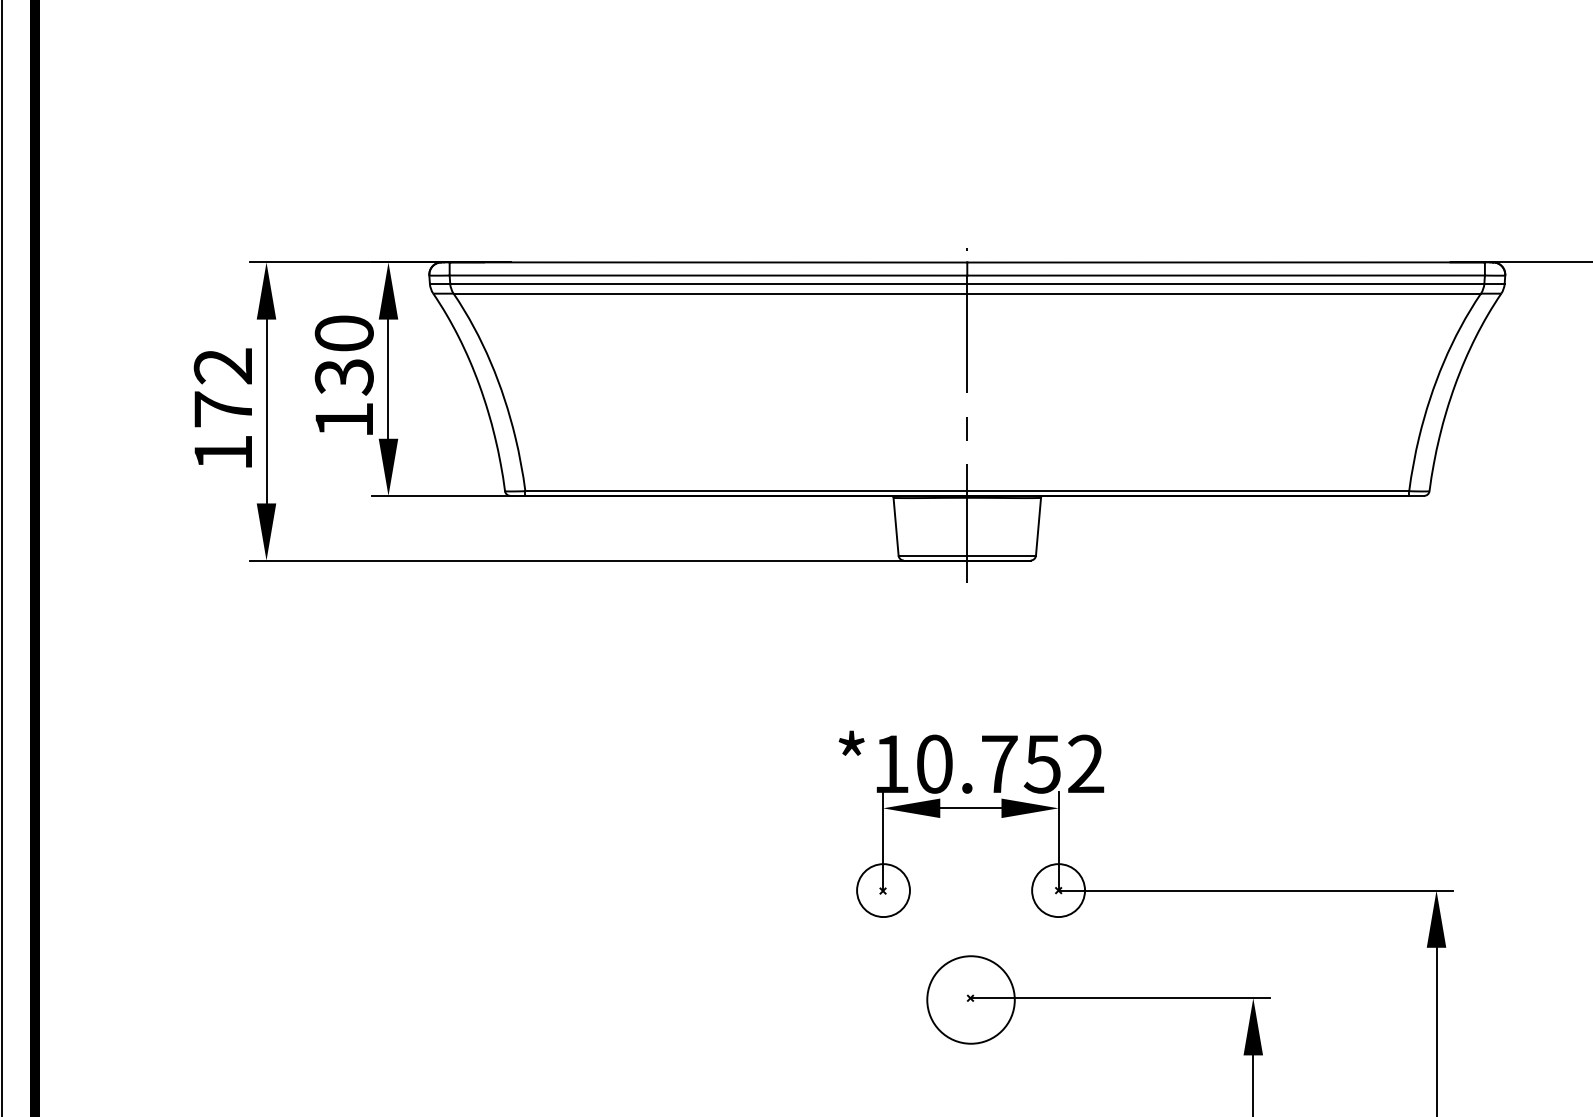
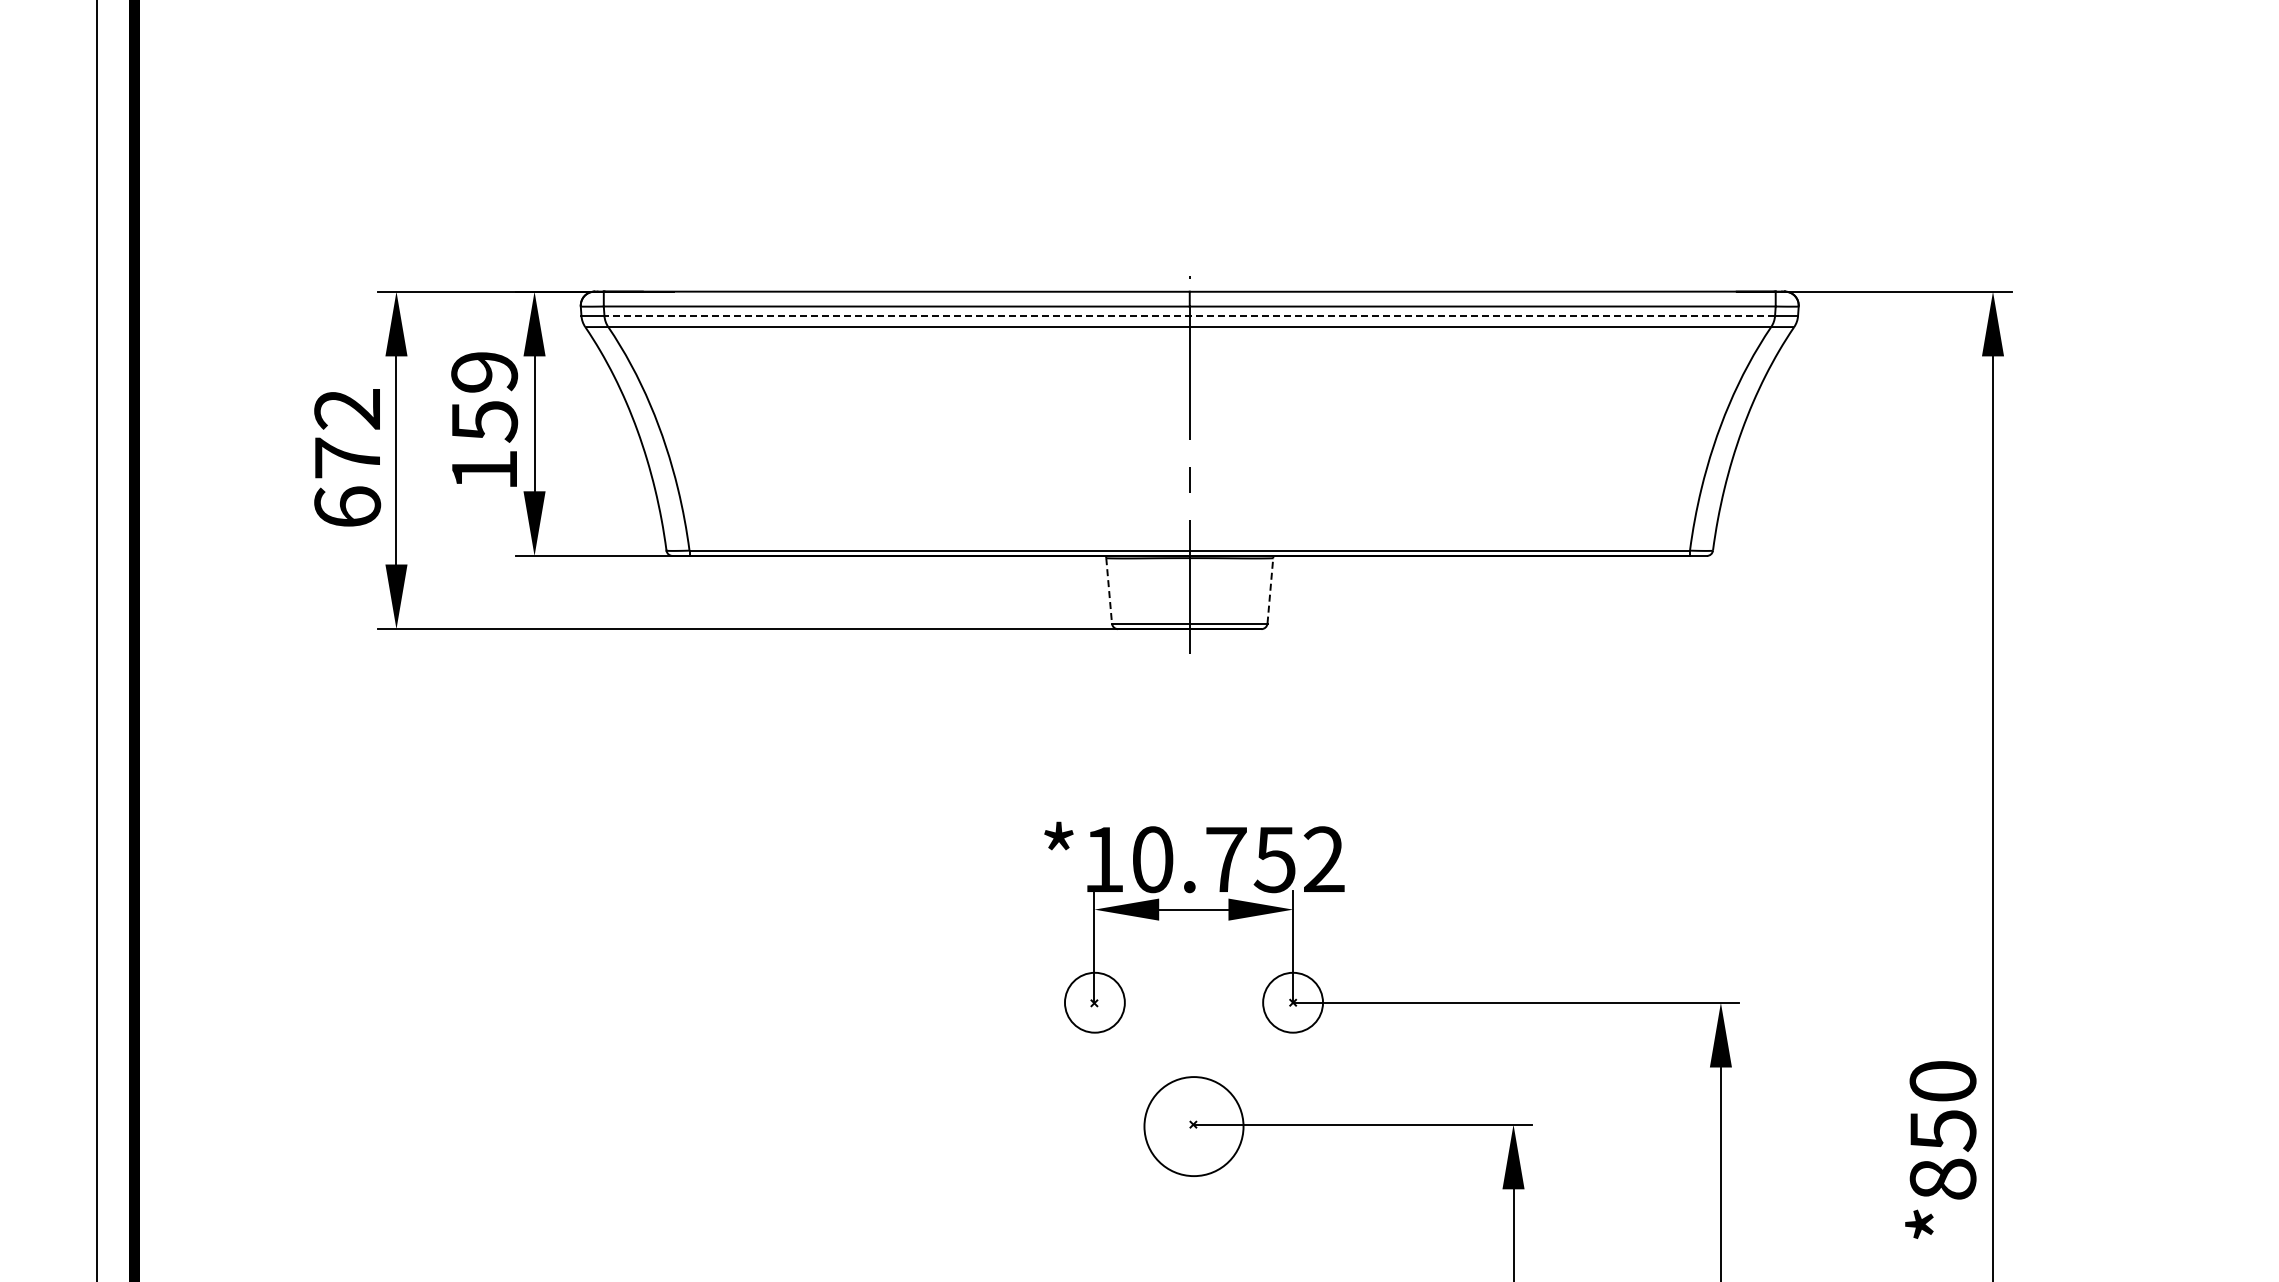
line: (967, 284) -> (1189, 316), solid -> dashed
text: (344, 355) -> (484, 397), 130 -> 159
text: (223, 452) -> (347, 506), 172 -> 672
line: (896, 526) -> (1109, 590), solid -> dashed
line: (1038, 526) -> (1270, 590), solid -> dashed

